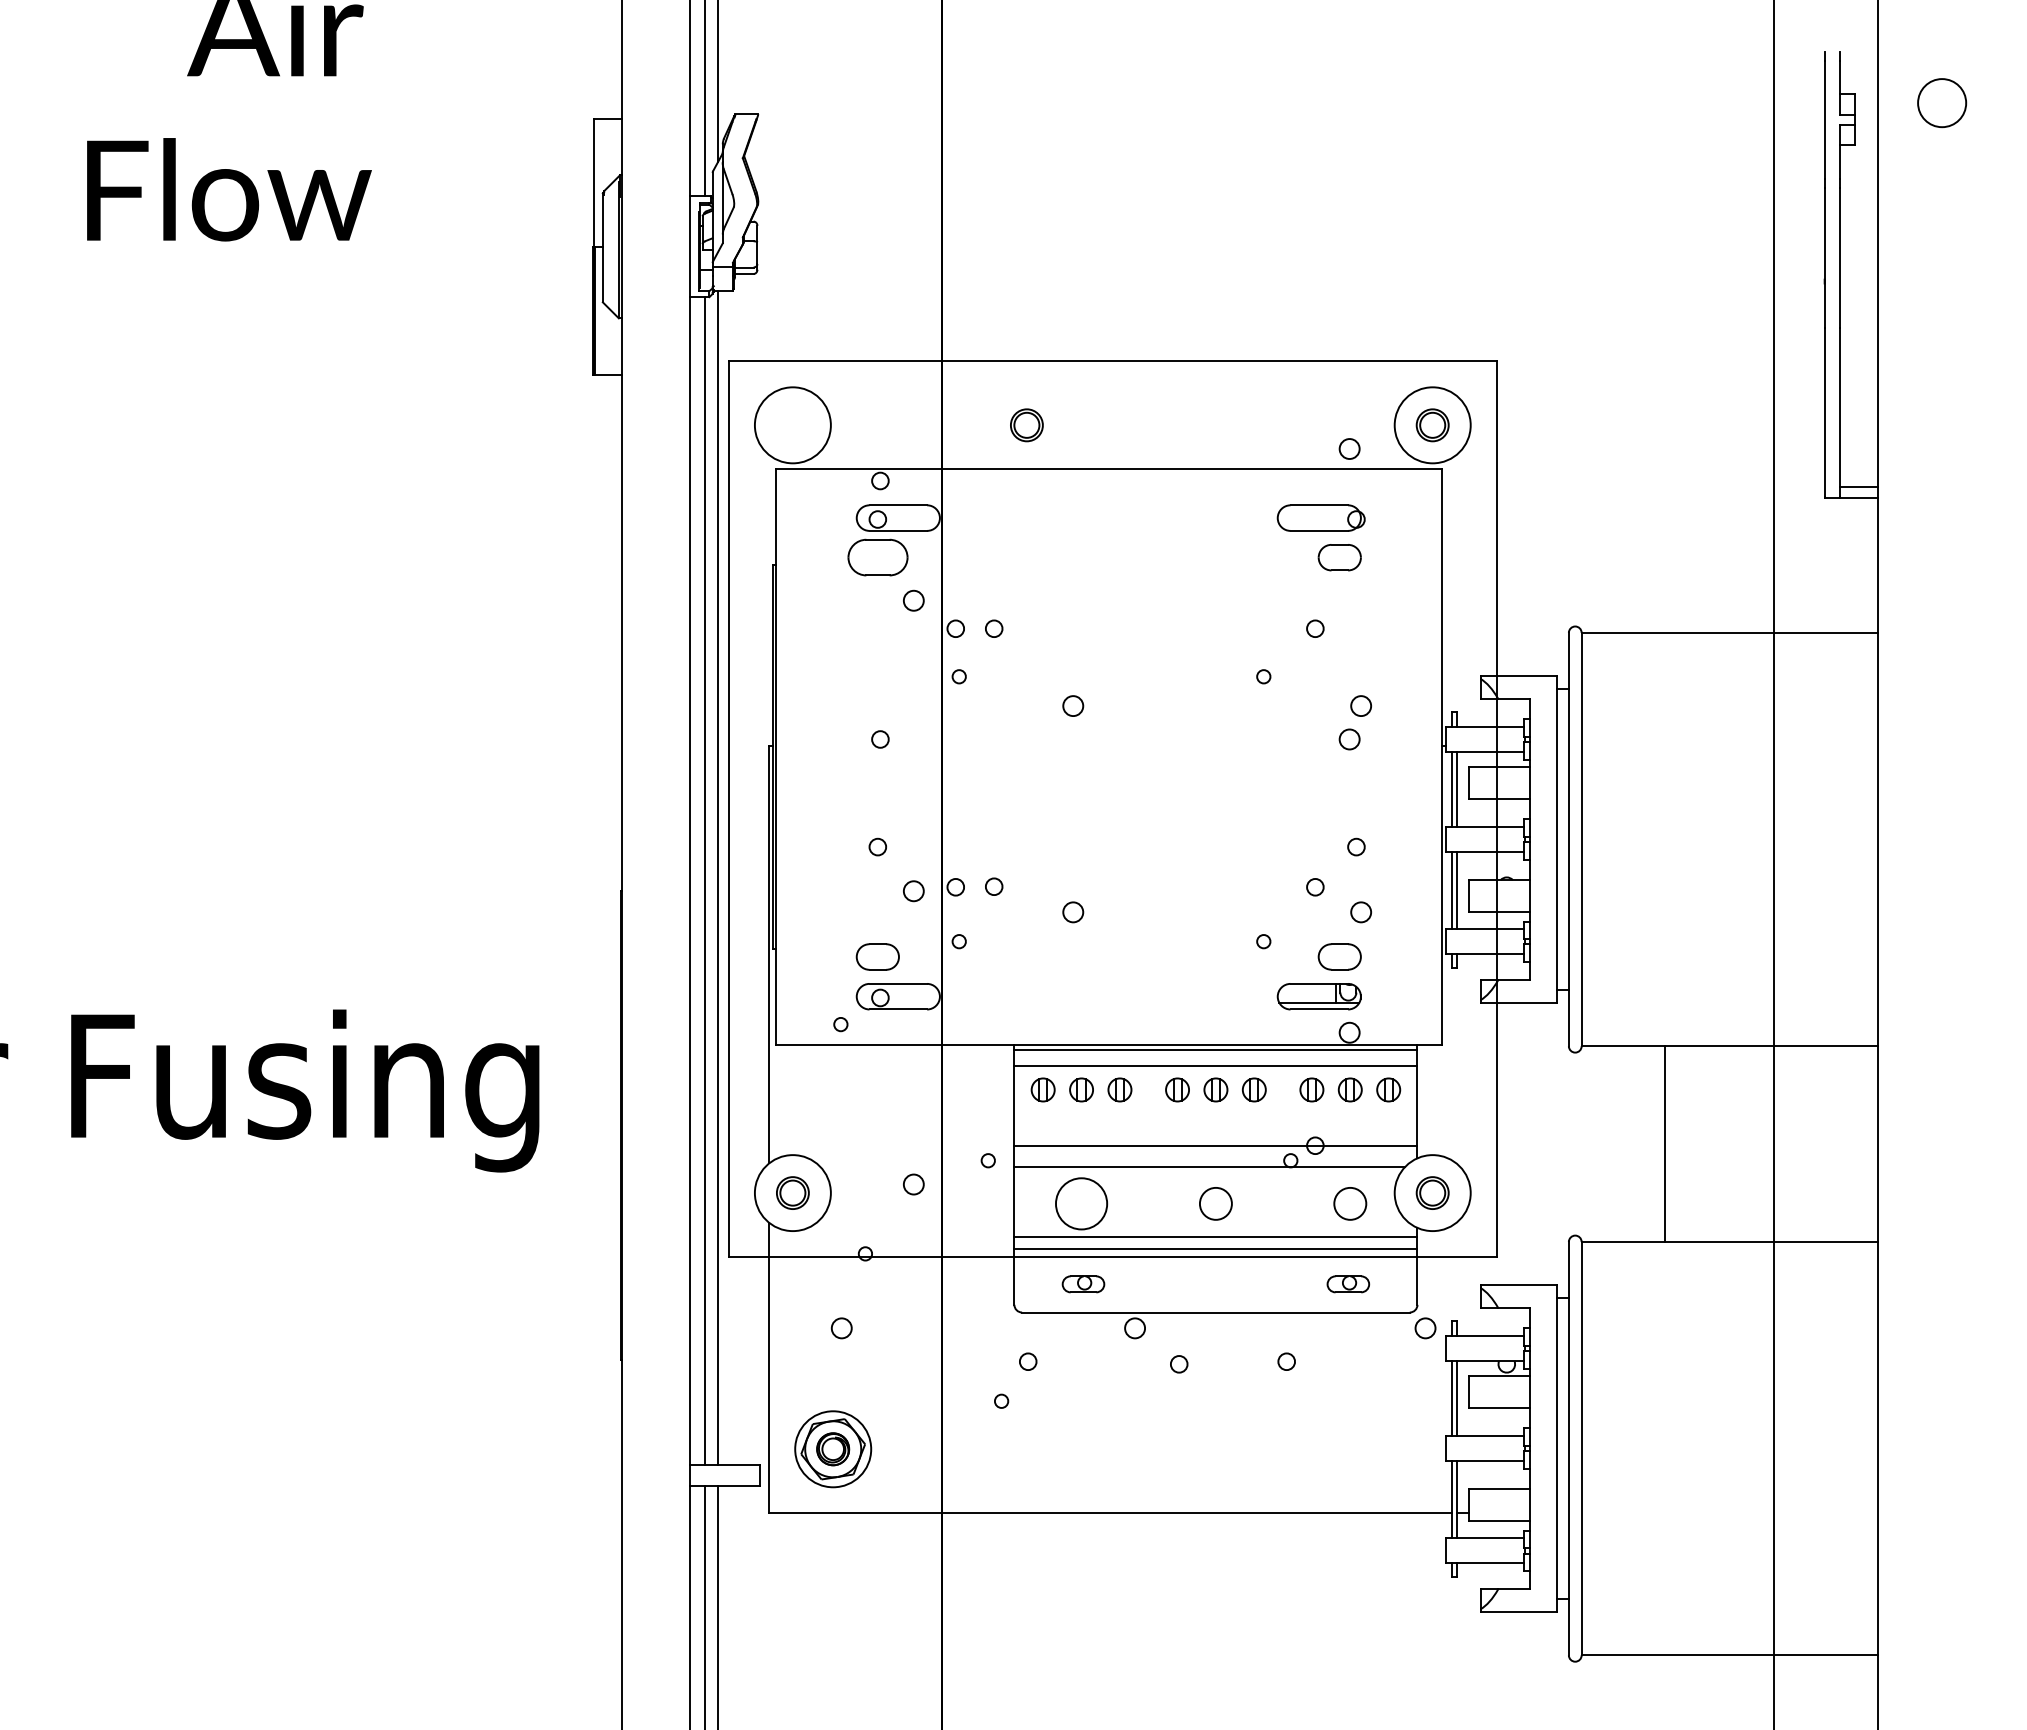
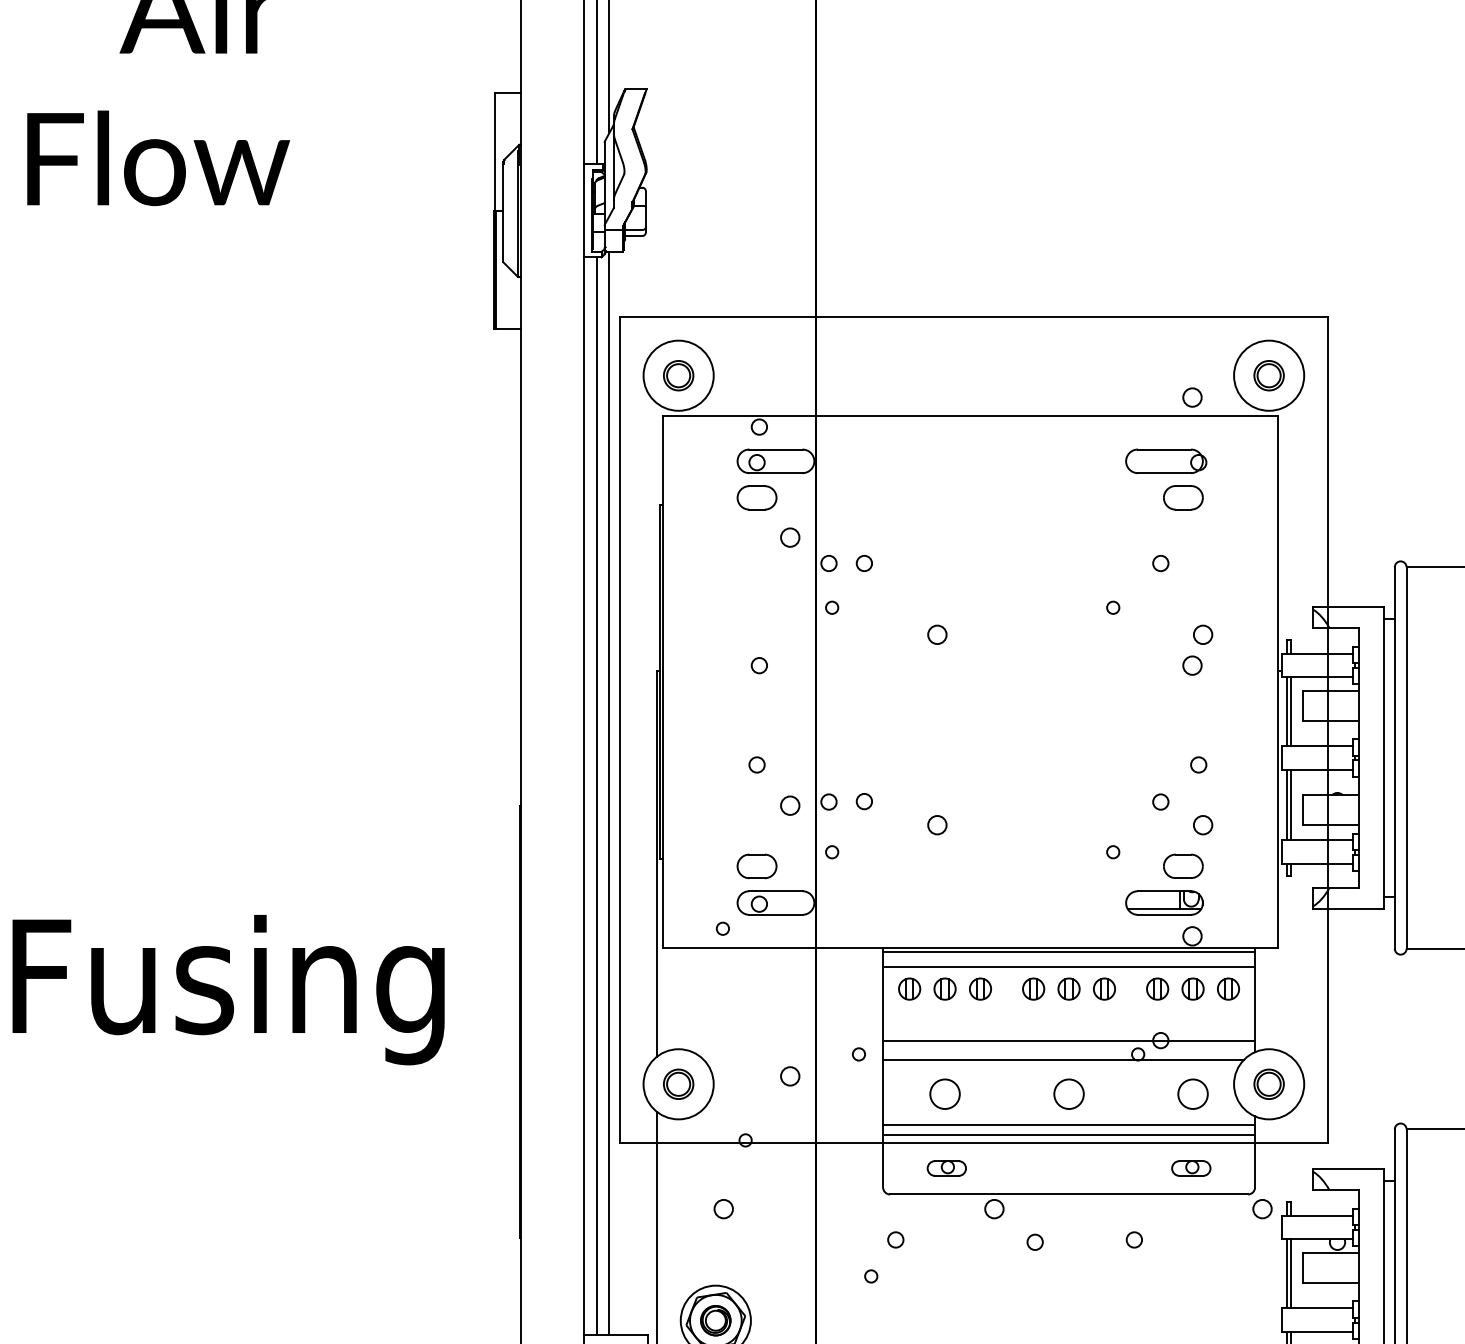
part: (1026, 425) -> (678, 375), moved
part: (877, 557) -> (756, 497), size x0.71
circle: (1081, 1203) -> (944, 1093), size x0.62

